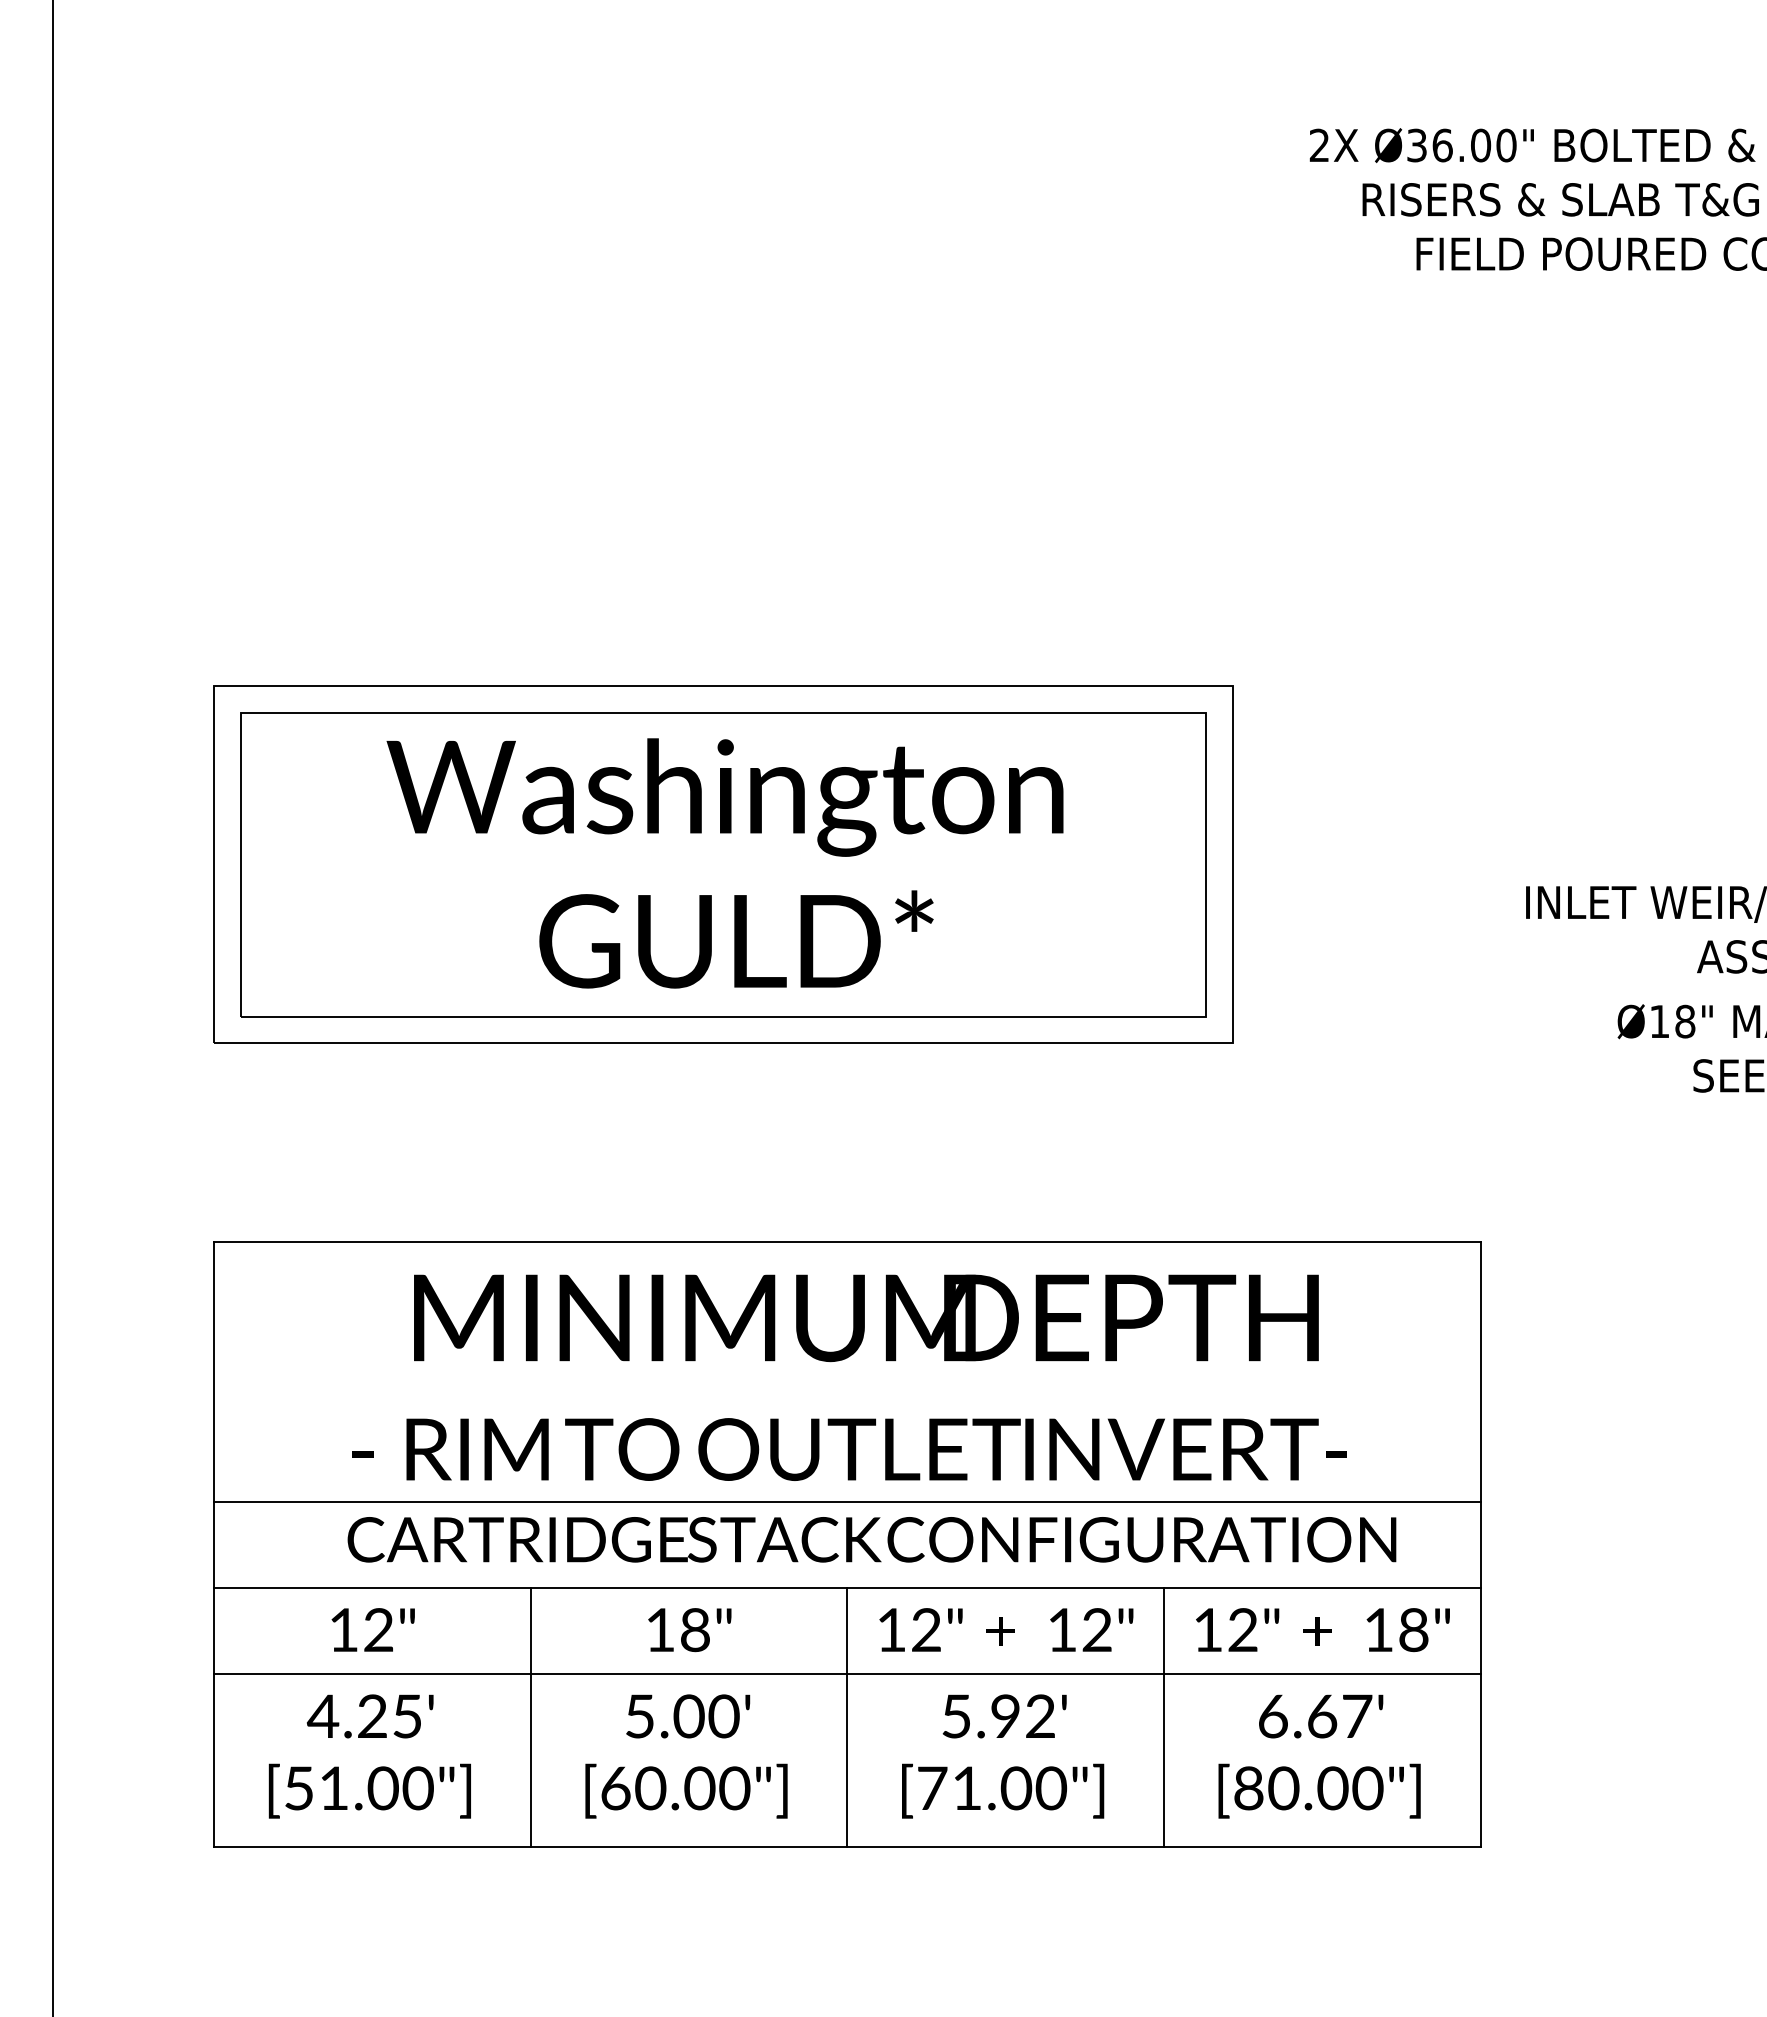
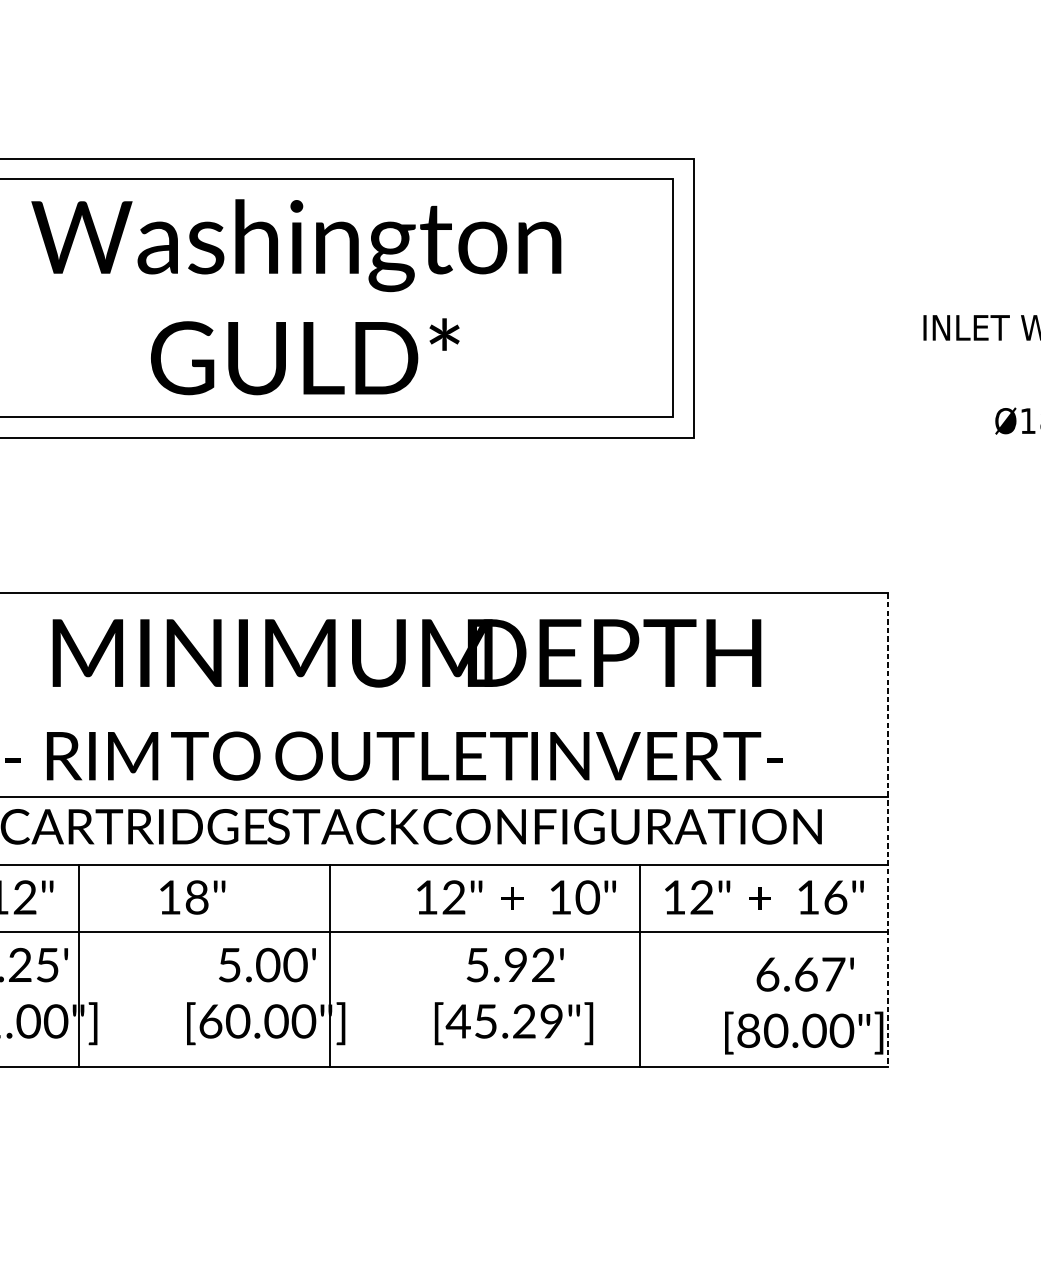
line: (1480, 1544) -> (887, 830), solid -> dashed
text: (1413, 1629) -> (835, 897), 18" -> 16"
text: (689, 1630) -> (192, 897), moved
text: (1096, 1630) -> (587, 897), 12" -> 10"
line: (530, 1717) -> (78, 965), moved
line: (847, 1717) -> (330, 965), moved
text: (1319, 1756) -> (804, 1005), moved
text: (991, 1788) -> (504, 1021), [71.00"] -> [45.29"]

